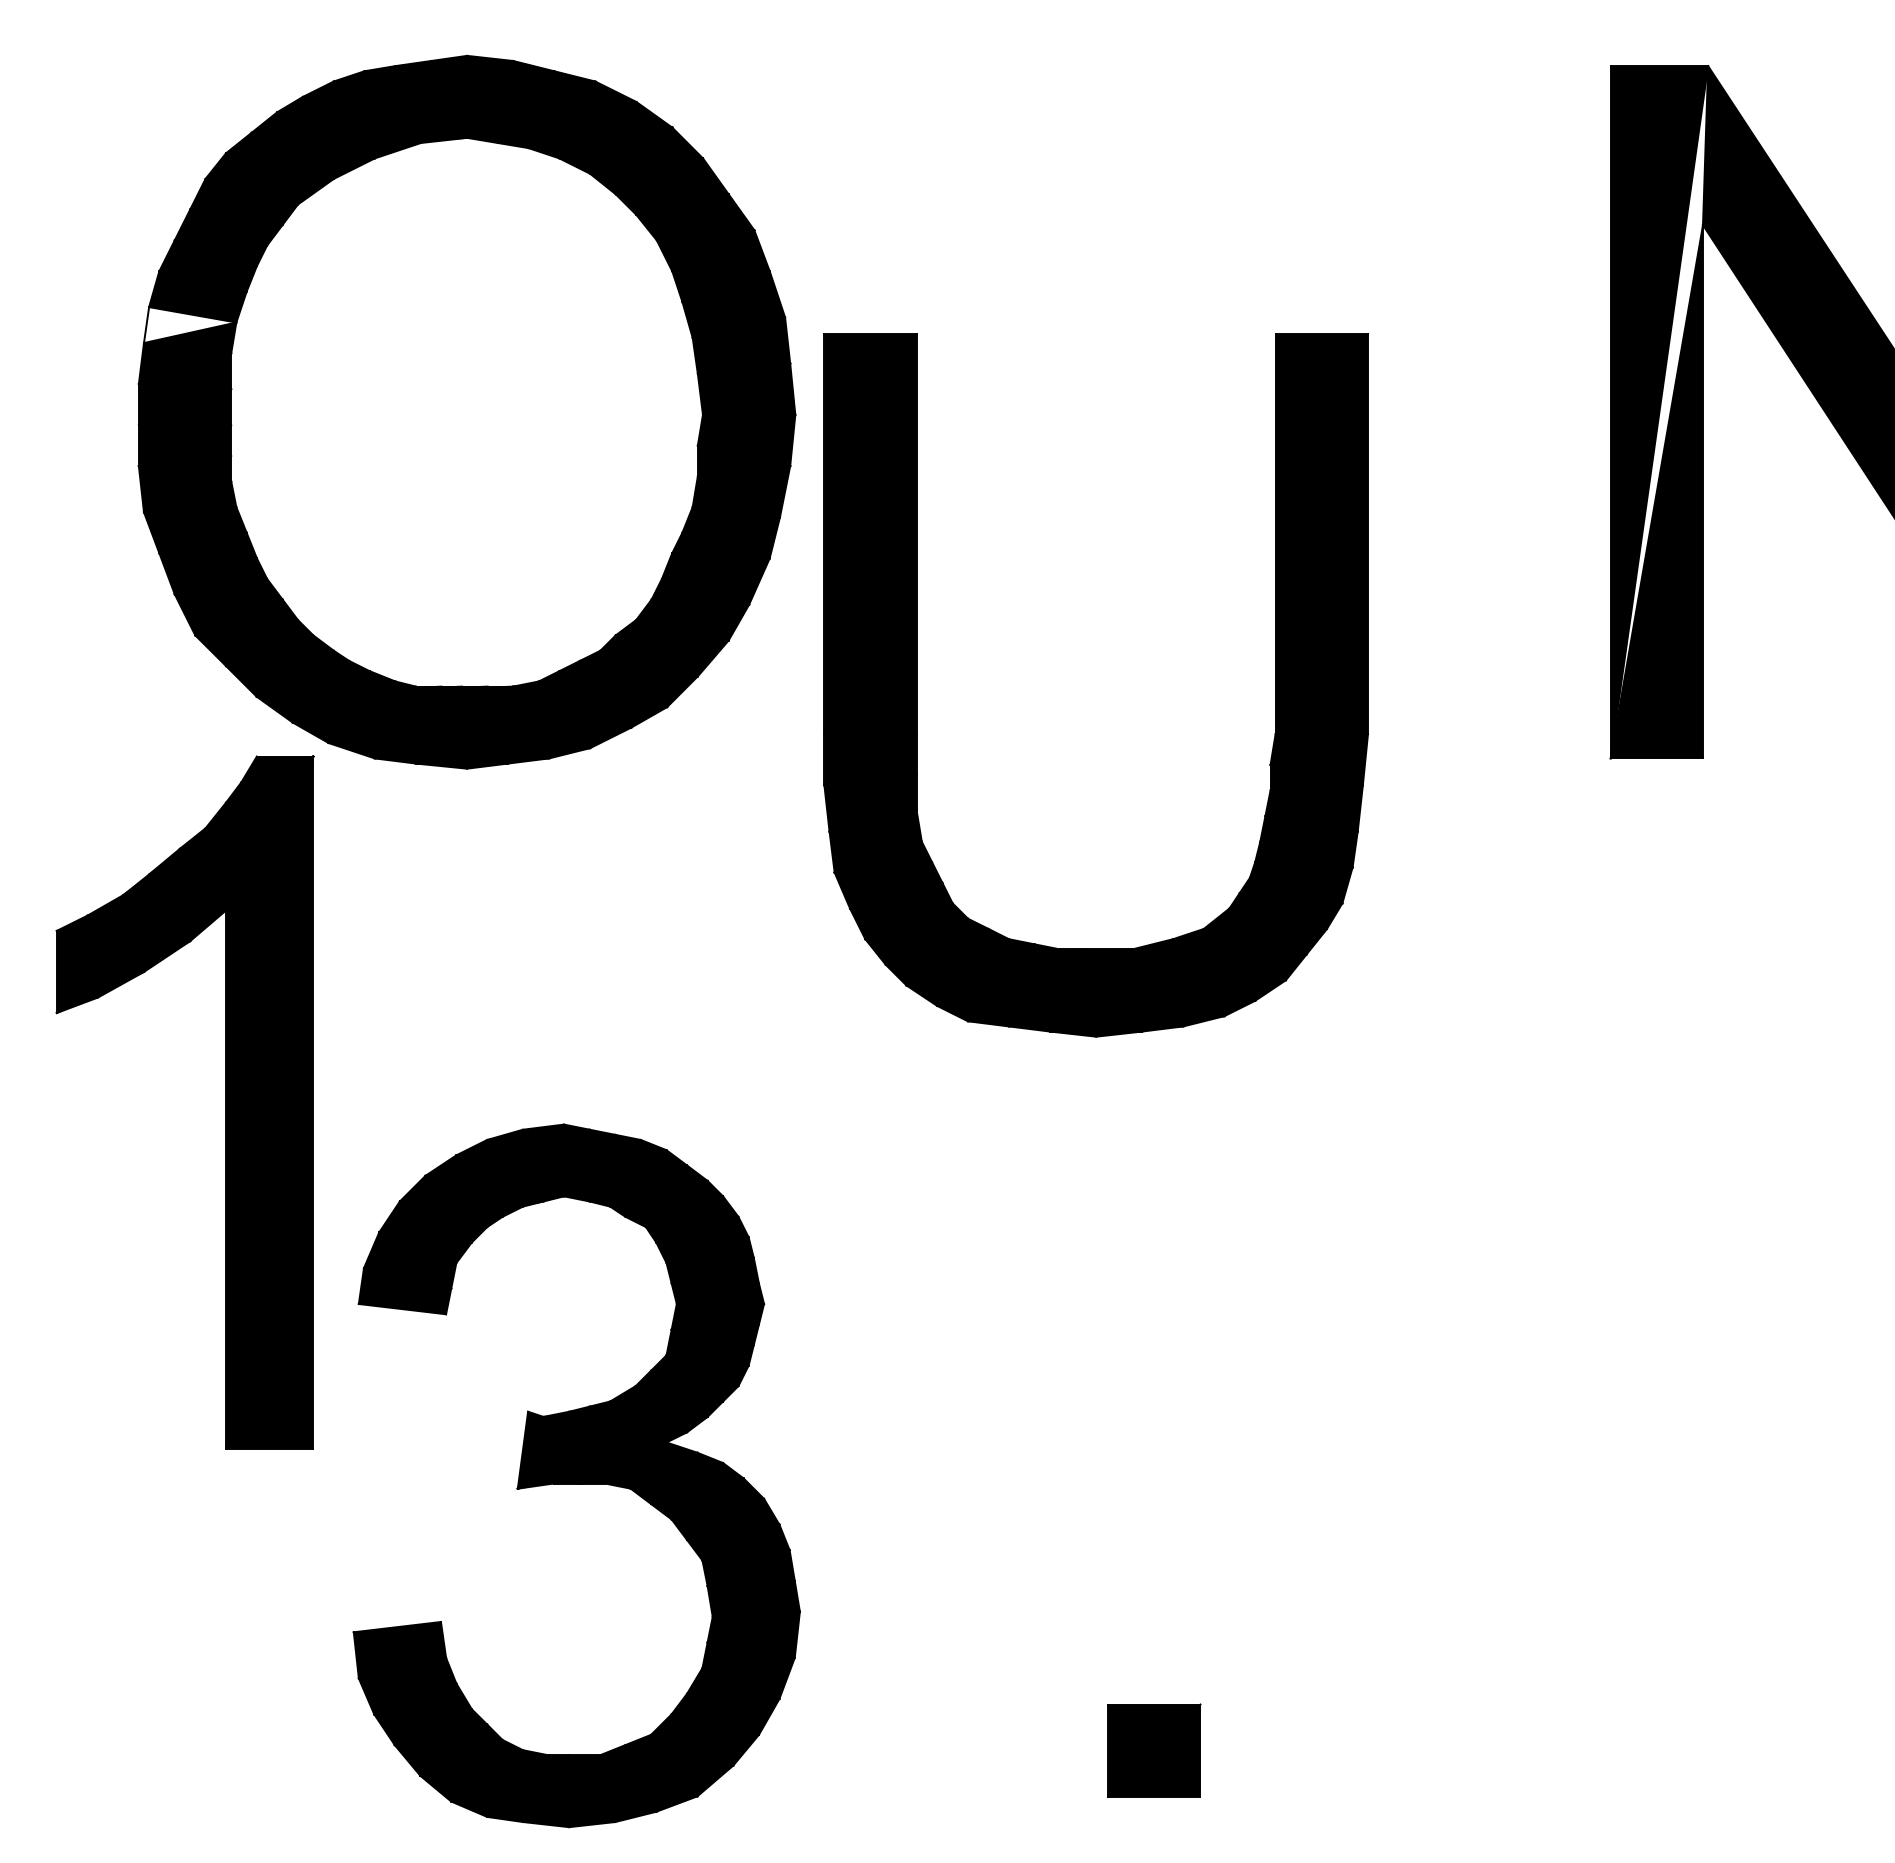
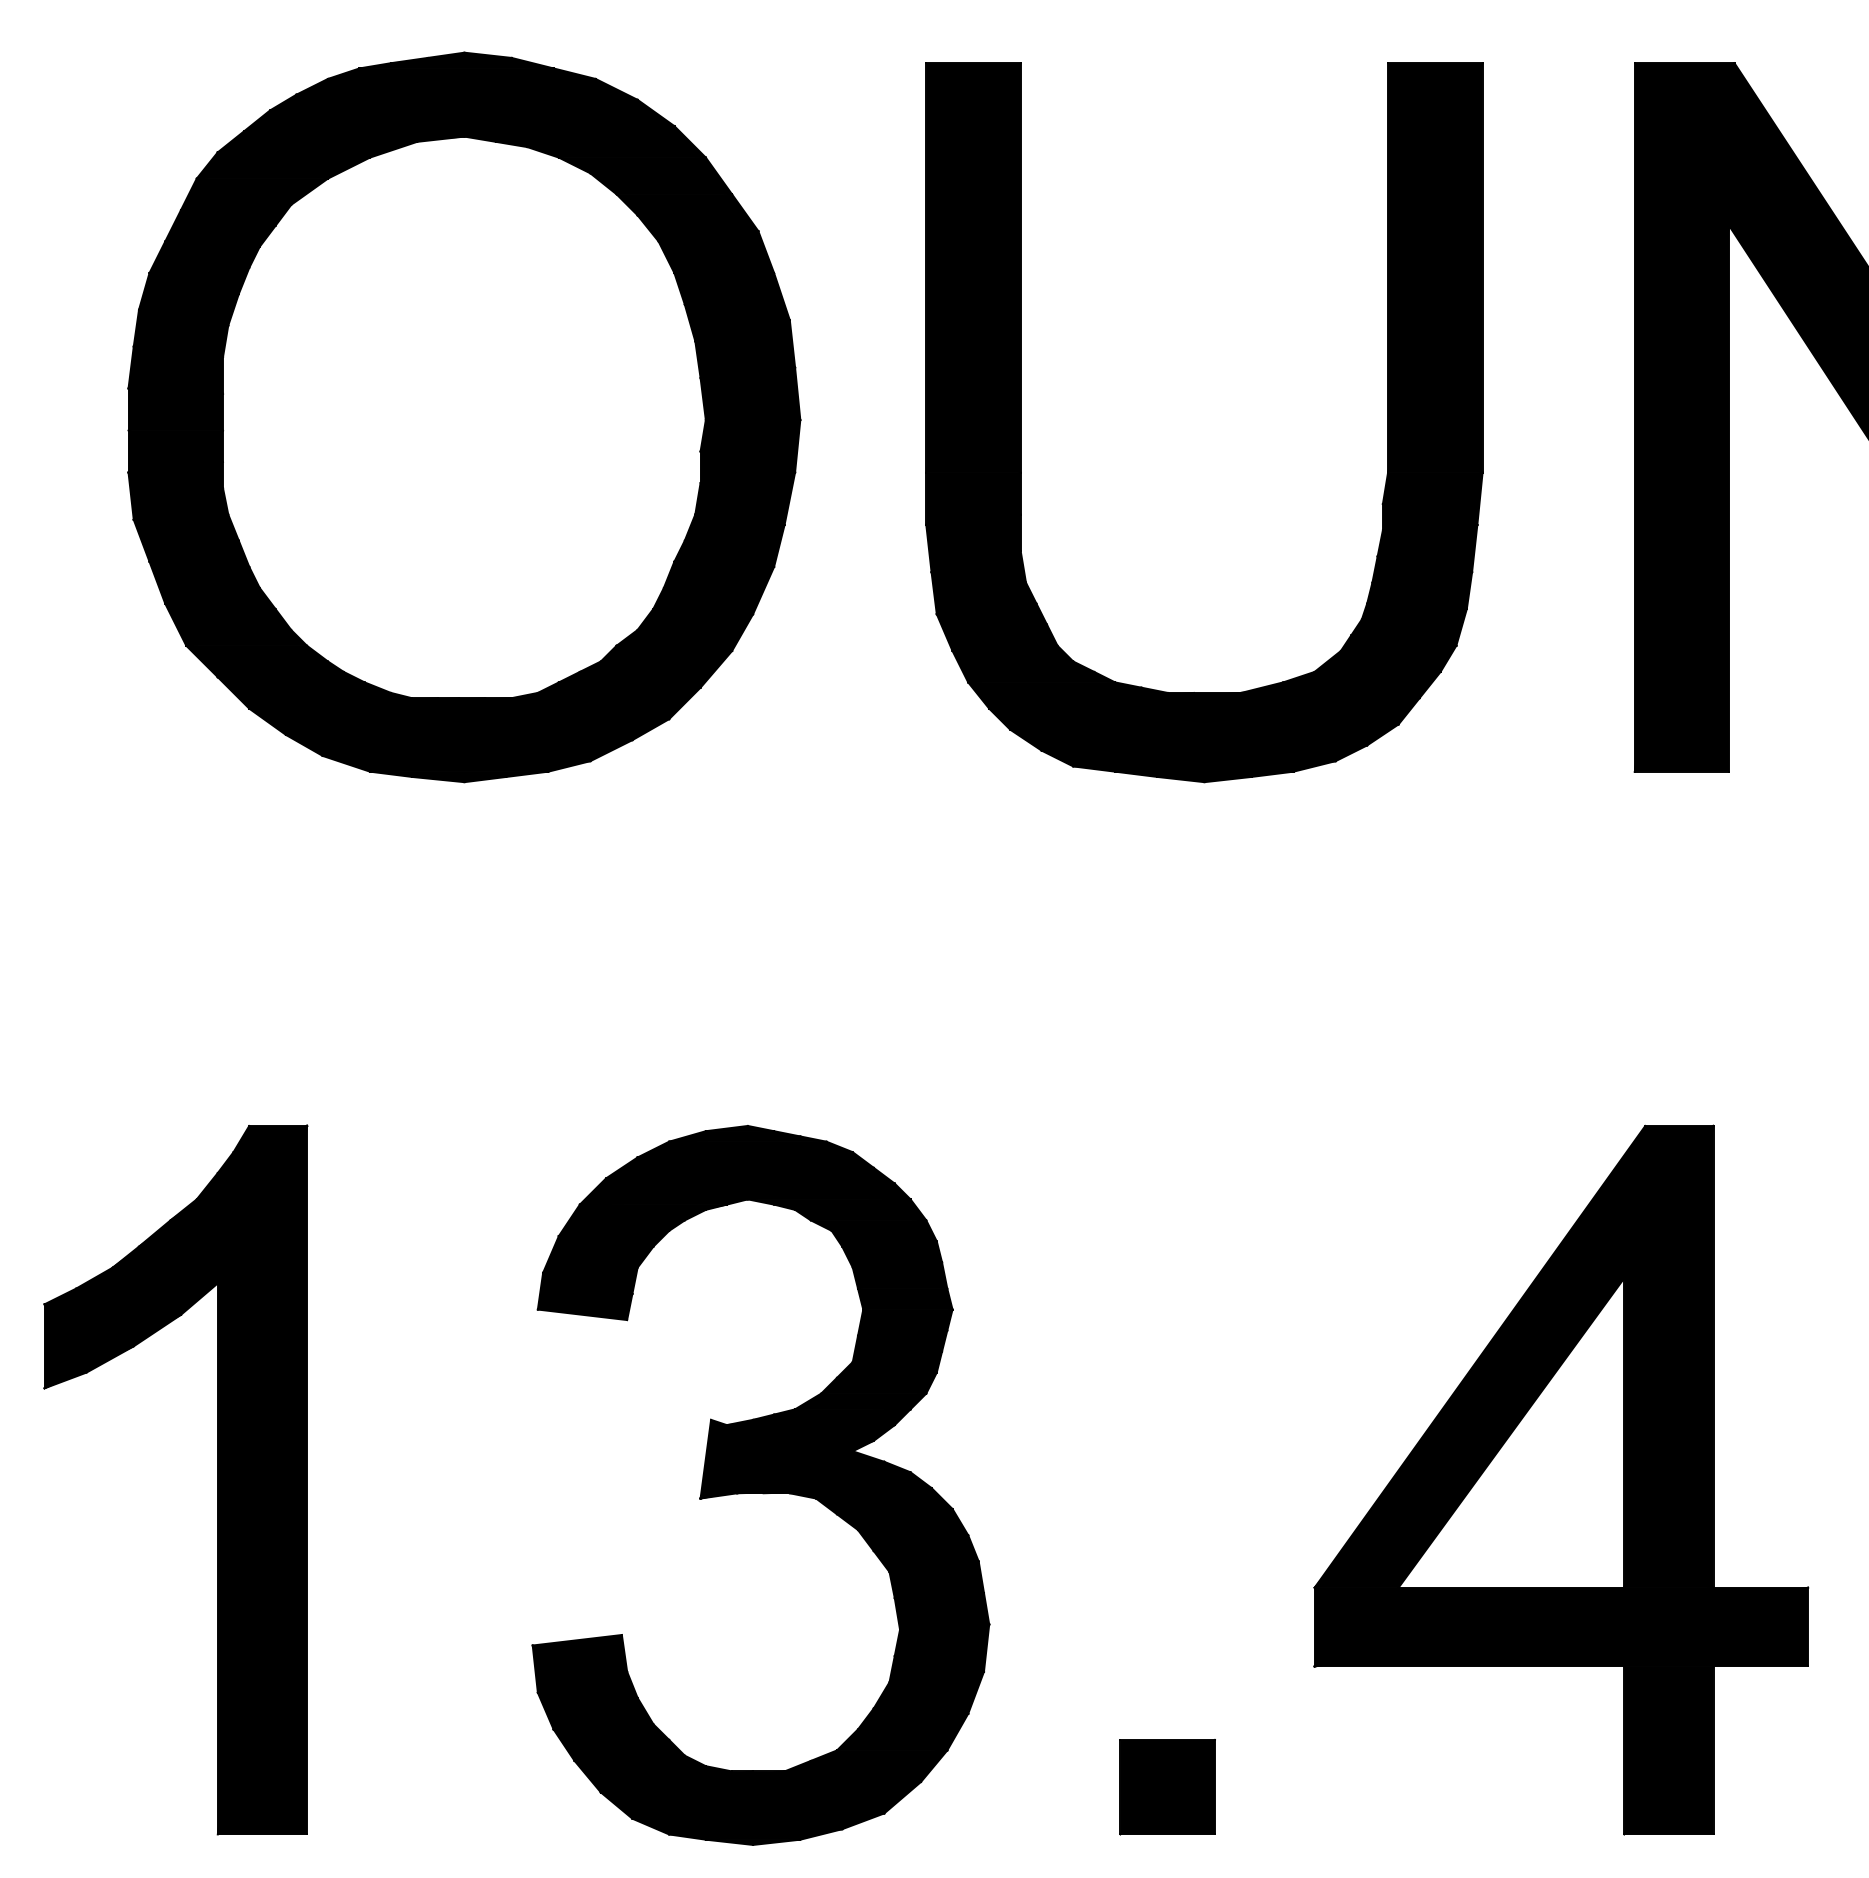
fill: (189, 325) -> (180, 328), added
fill: (1659, 412) -> (1684, 417), added
part: (917, 685) -> (1021, 422), moved
part: (225, 1102) -> (217, 1479), moved
part: (1538, 1450) -> (1560, 1479), added
part: (576, 1475) -> (760, 1485), moved

